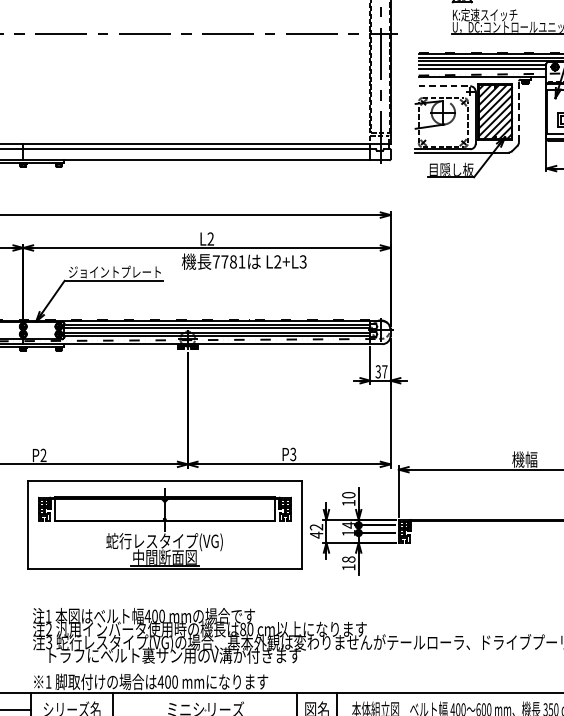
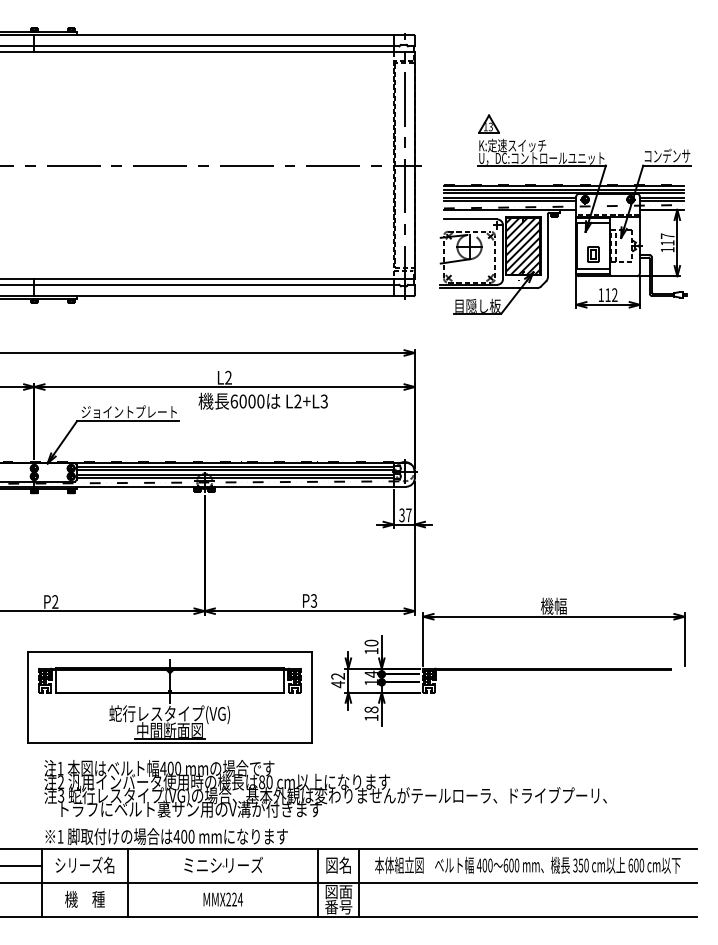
line: (444, 86) -> (470, 219), dashed -> solid
line: (518, 111) -> (547, 245), dashed -> solid
text: (229, 261) -> (247, 401), 7781 -> 6000
part: (164, 525) -> (169, 697), moved

